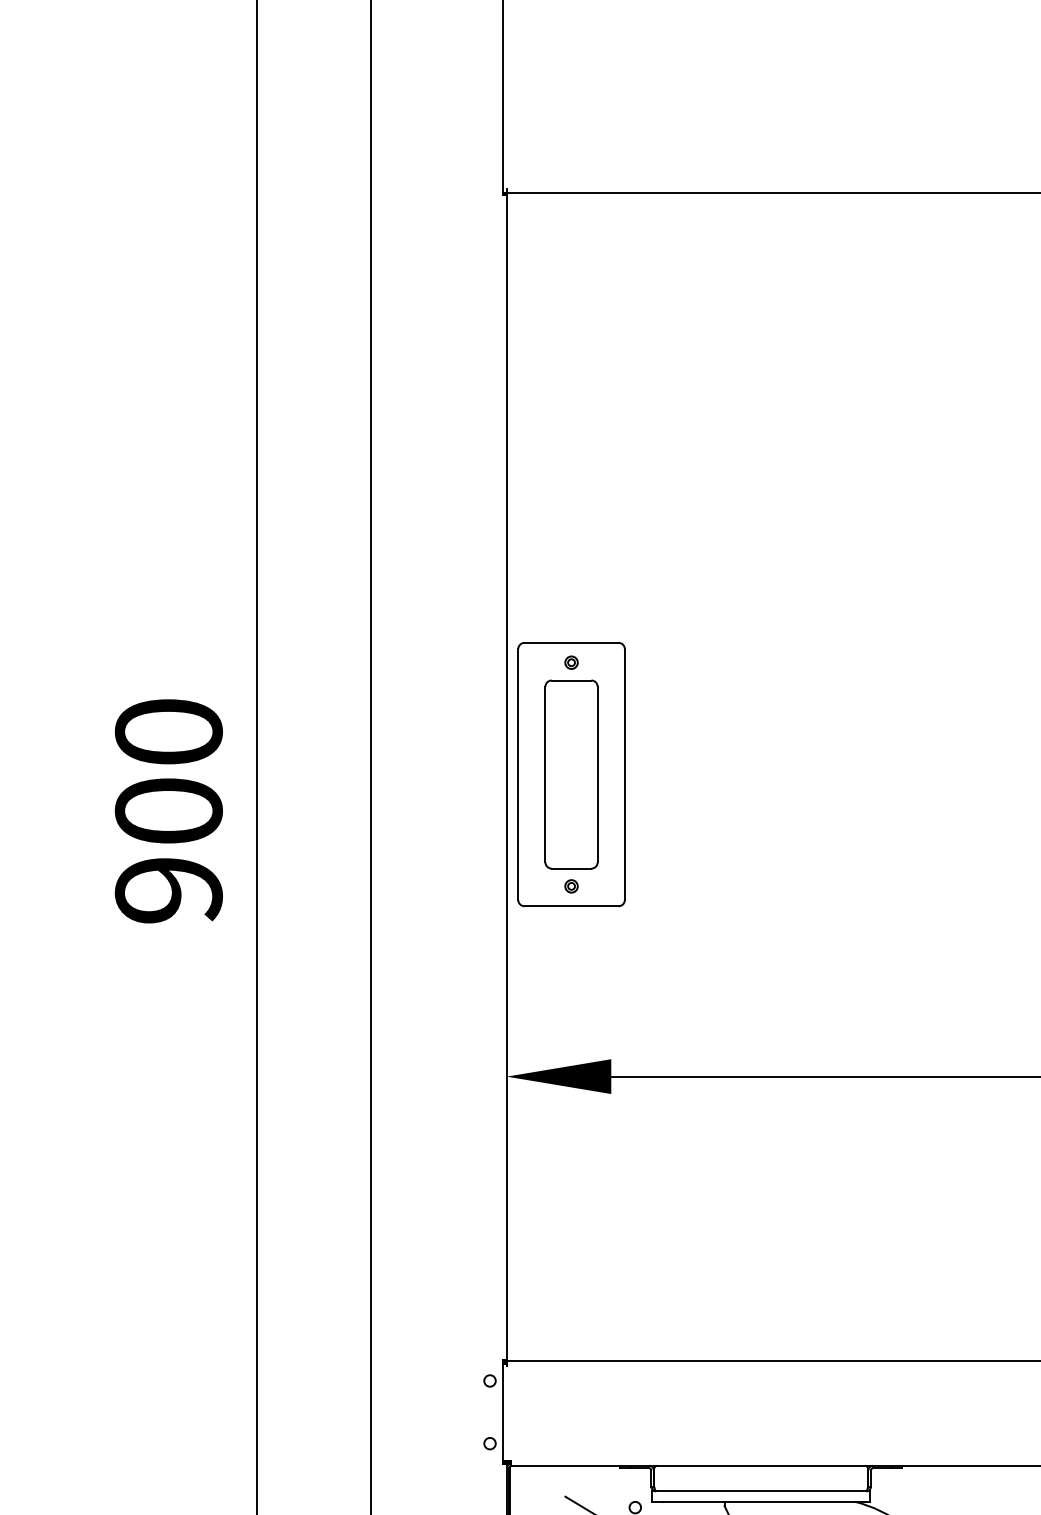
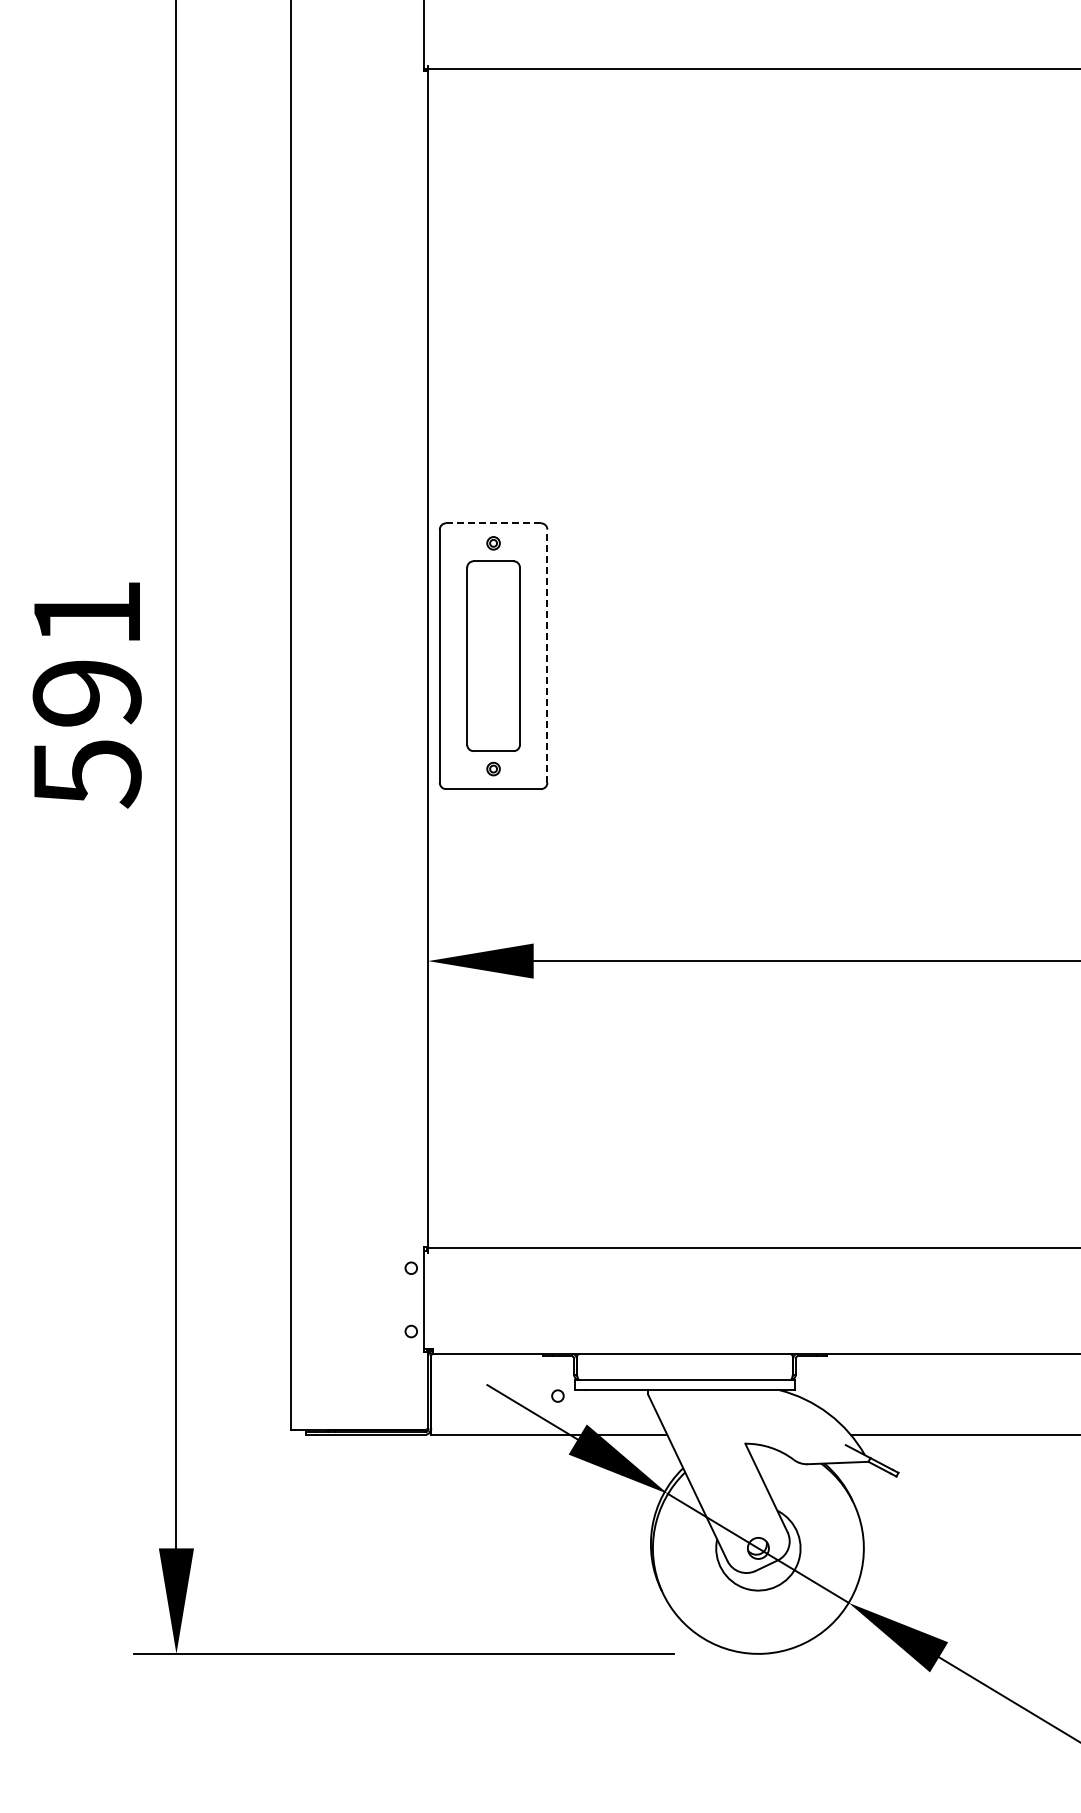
line: (571, 643) -> (493, 523), solid -> dashed
line: (624, 774) -> (547, 656), solid -> dashed
text: (168, 812) -> (86, 694), 900 -> 591

